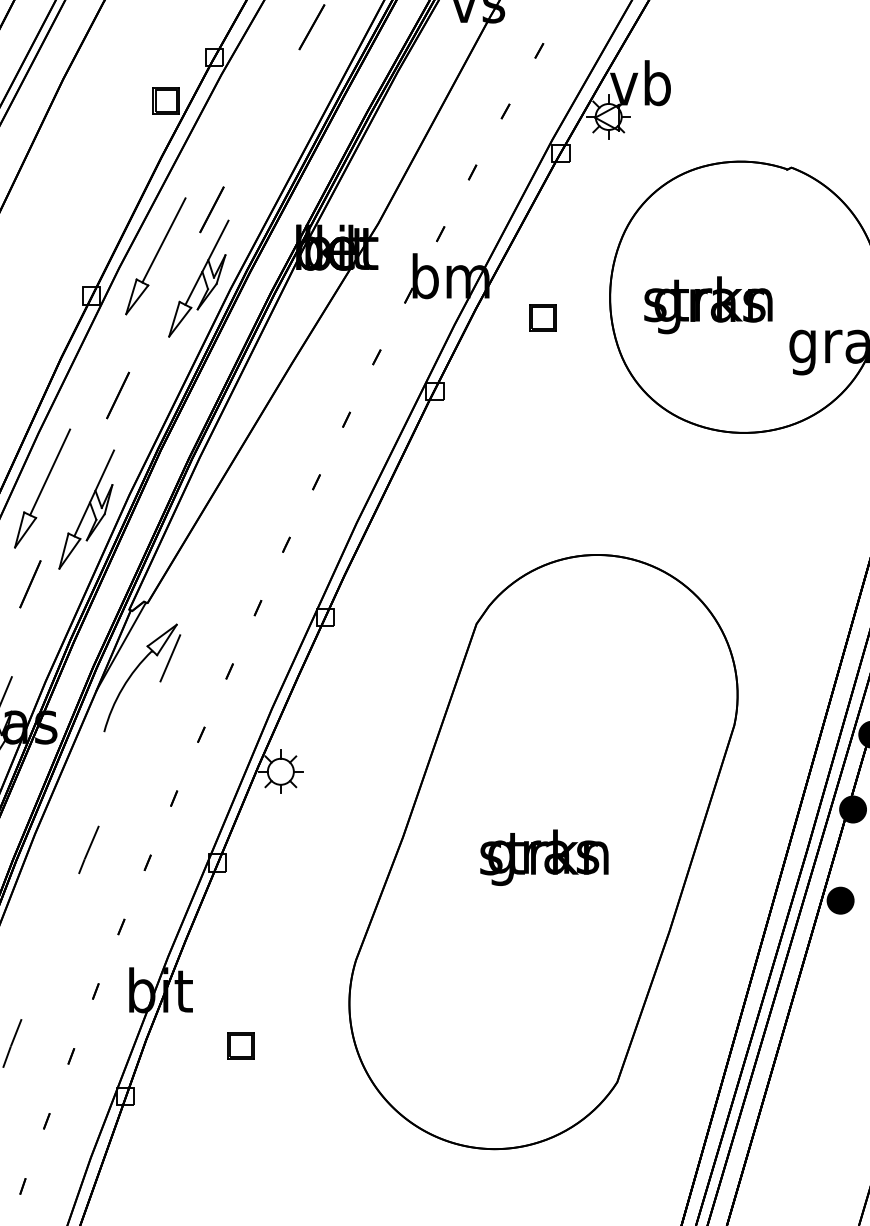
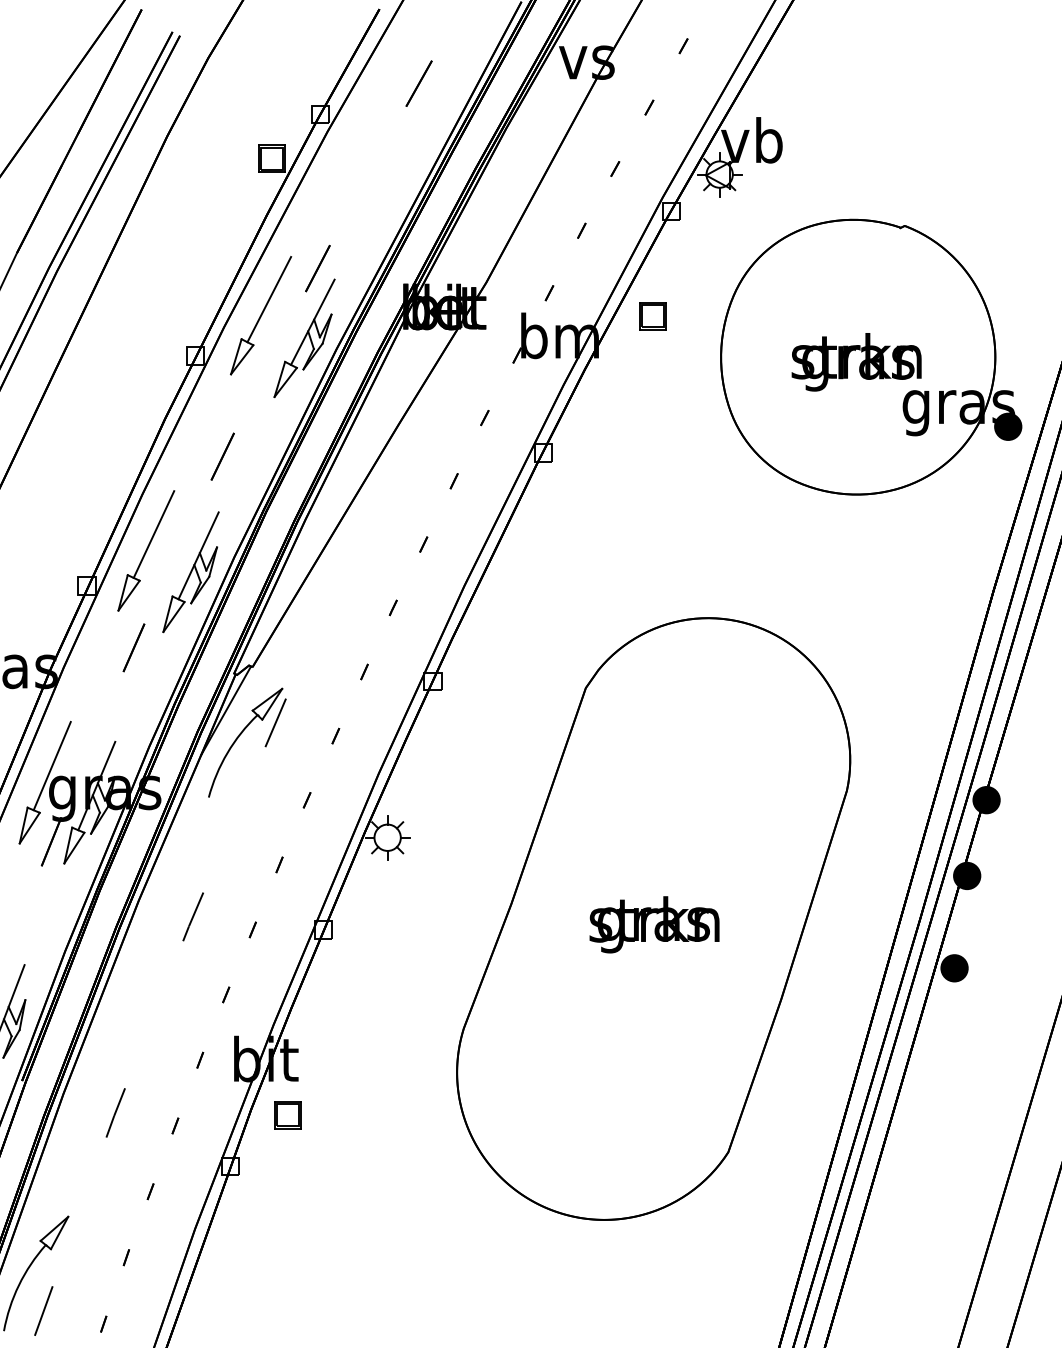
text: (708, 305) -> (856, 362), moved
part: (542, 318) -> (652, 316), moved
part: (240, 1046) -> (287, 1115), moved

